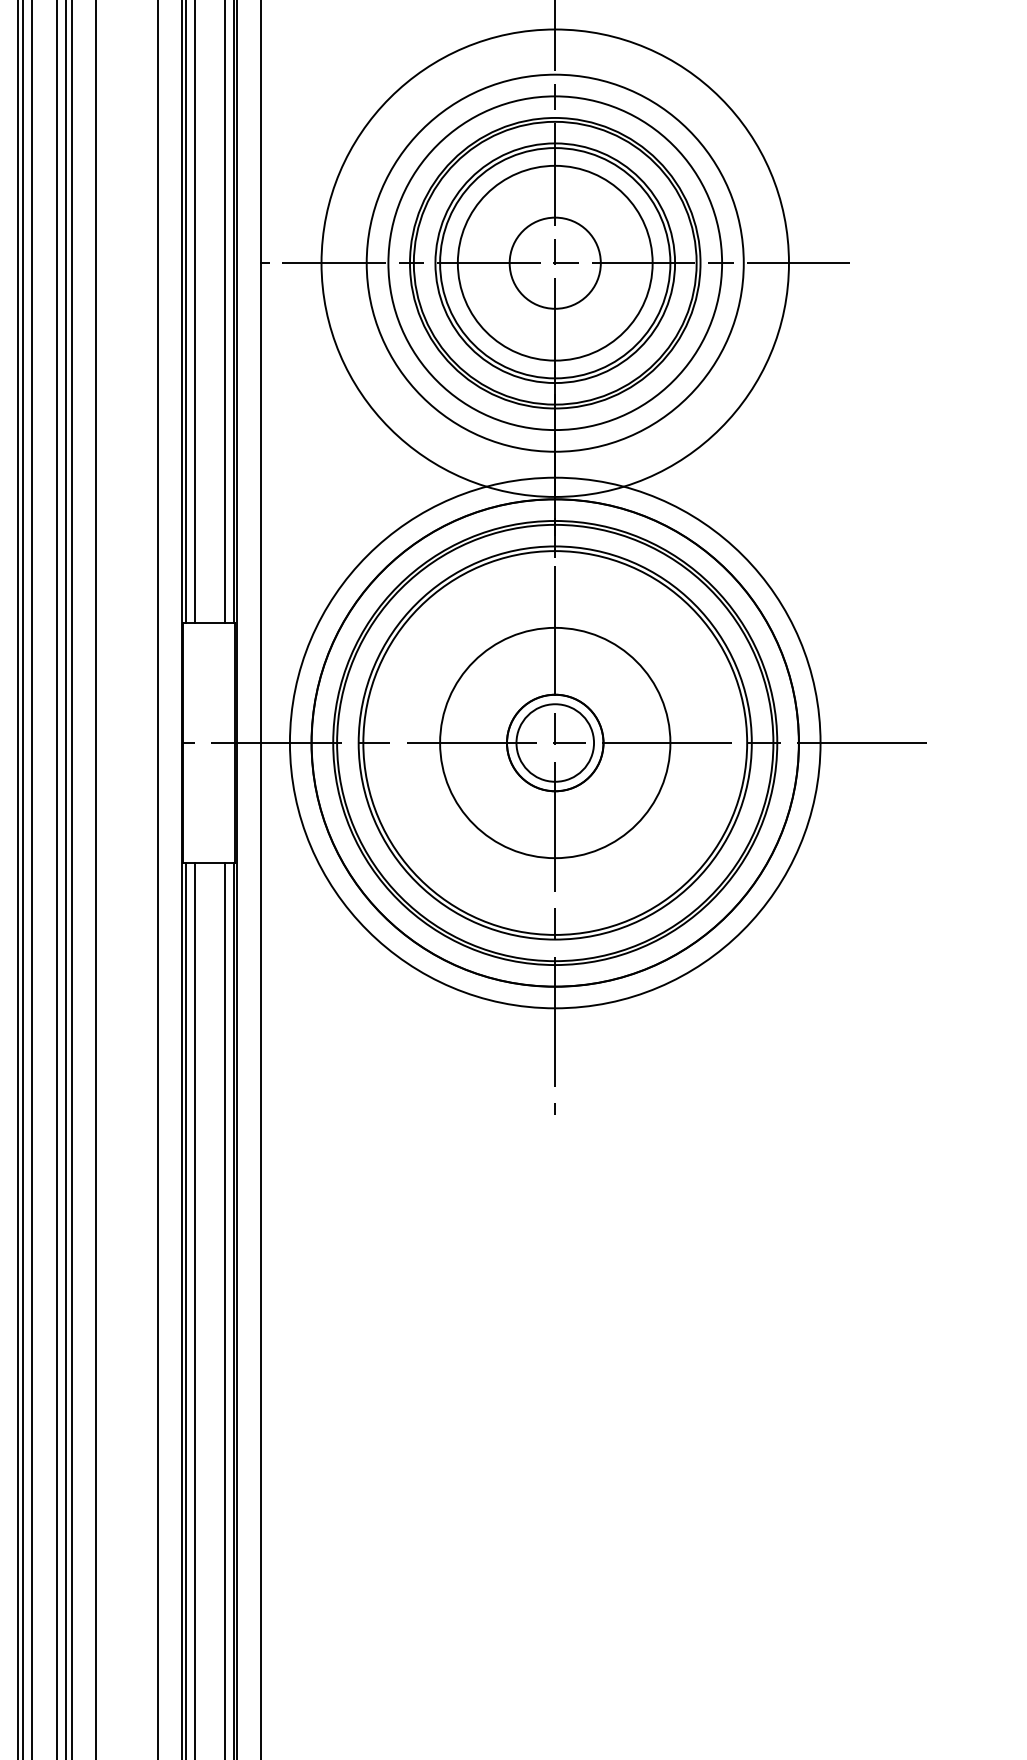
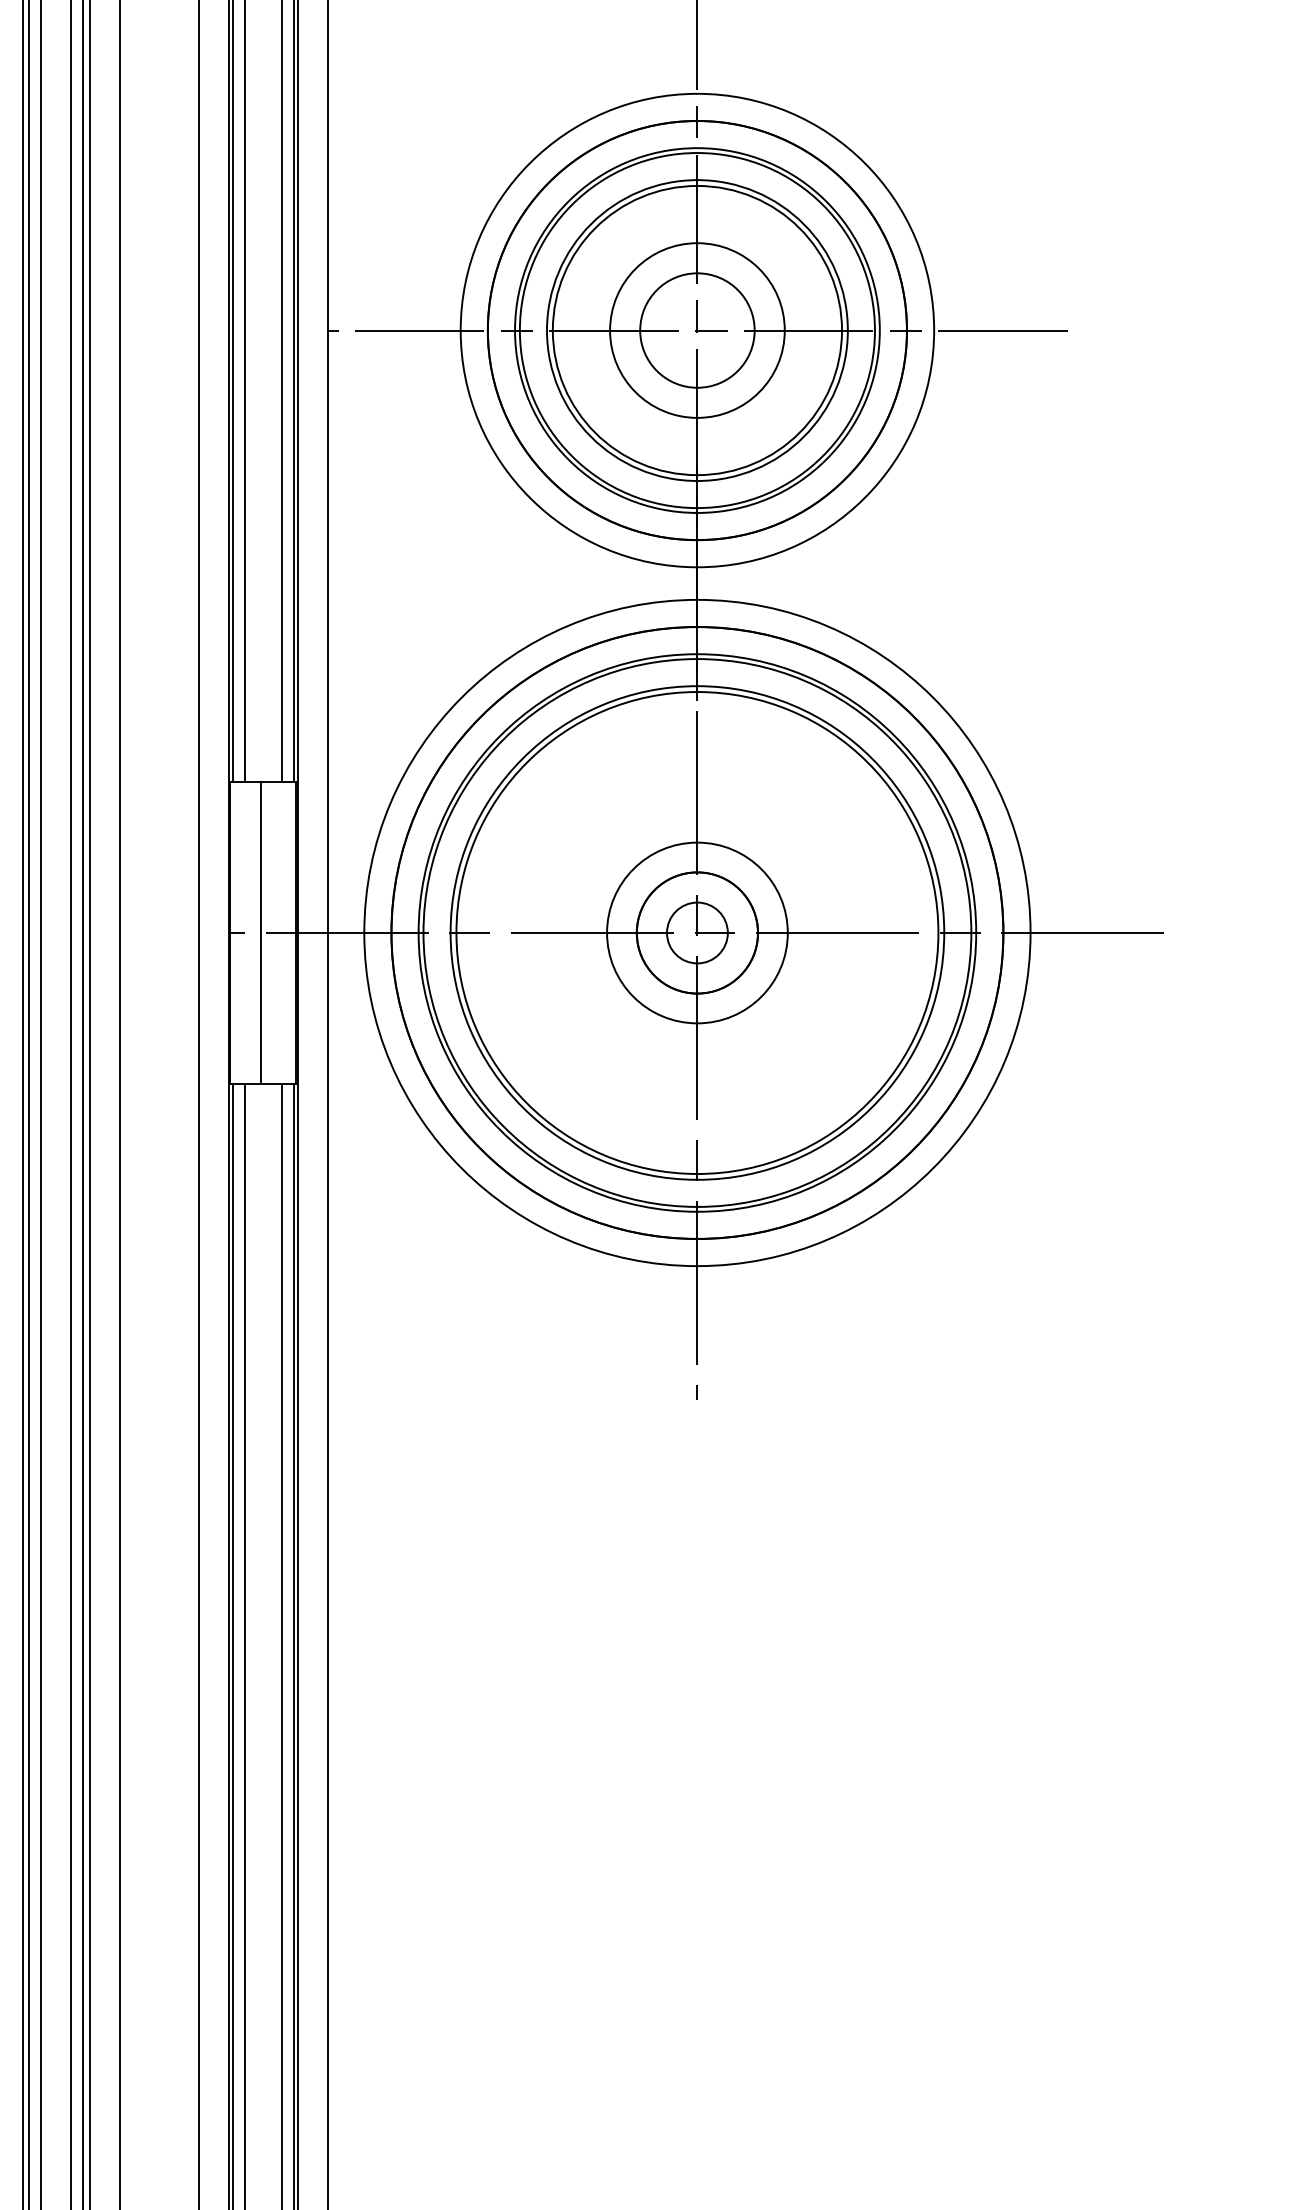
circle: (555, 263) -> (697, 330), size x0.71
circle: (555, 263) -> (697, 330), size x0.71
line: (207, 742) -> (260, 932), added
circle: (555, 742) -> (697, 932), size x0.62
circle: (555, 742) -> (697, 932), size x0.62

